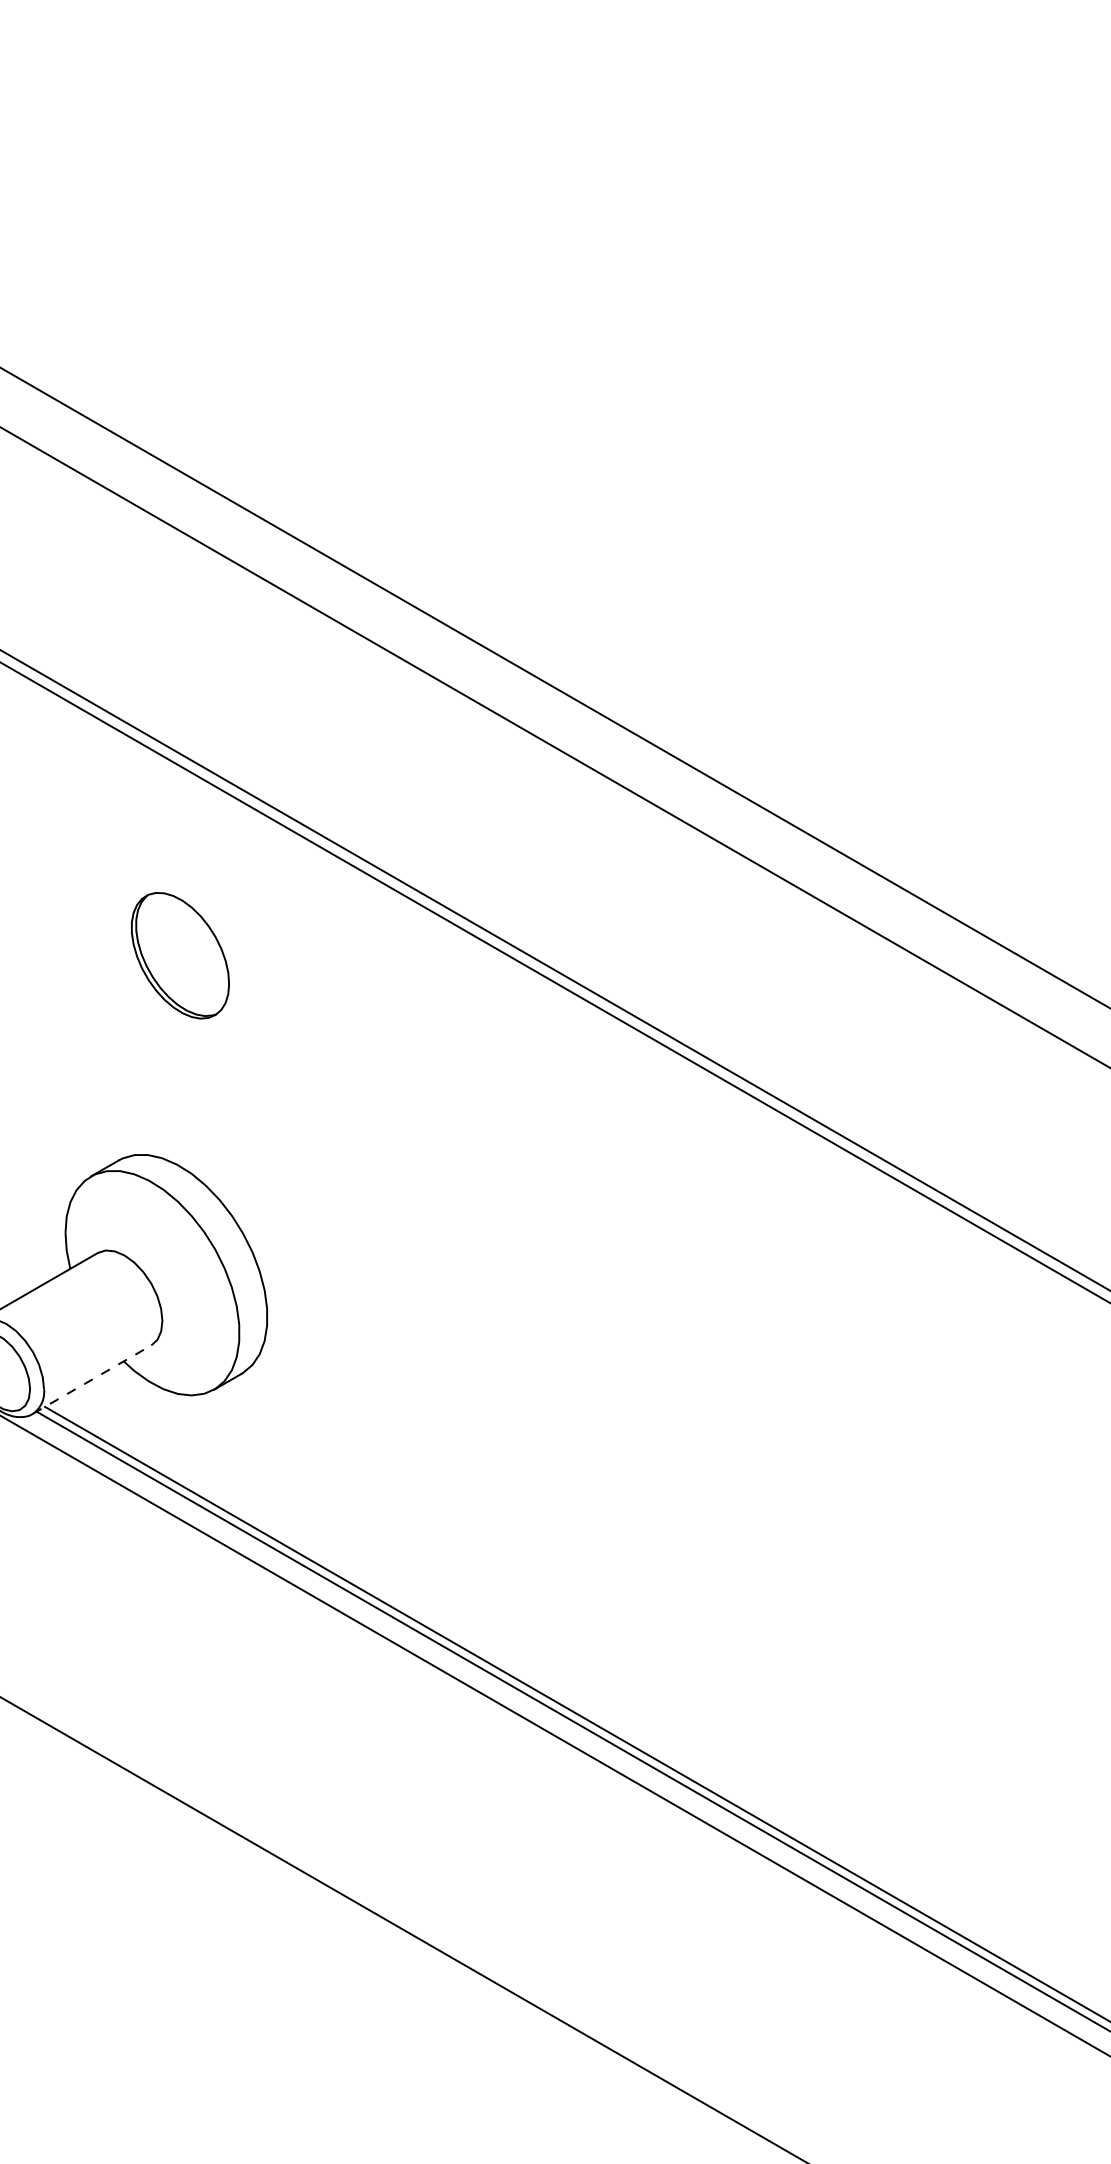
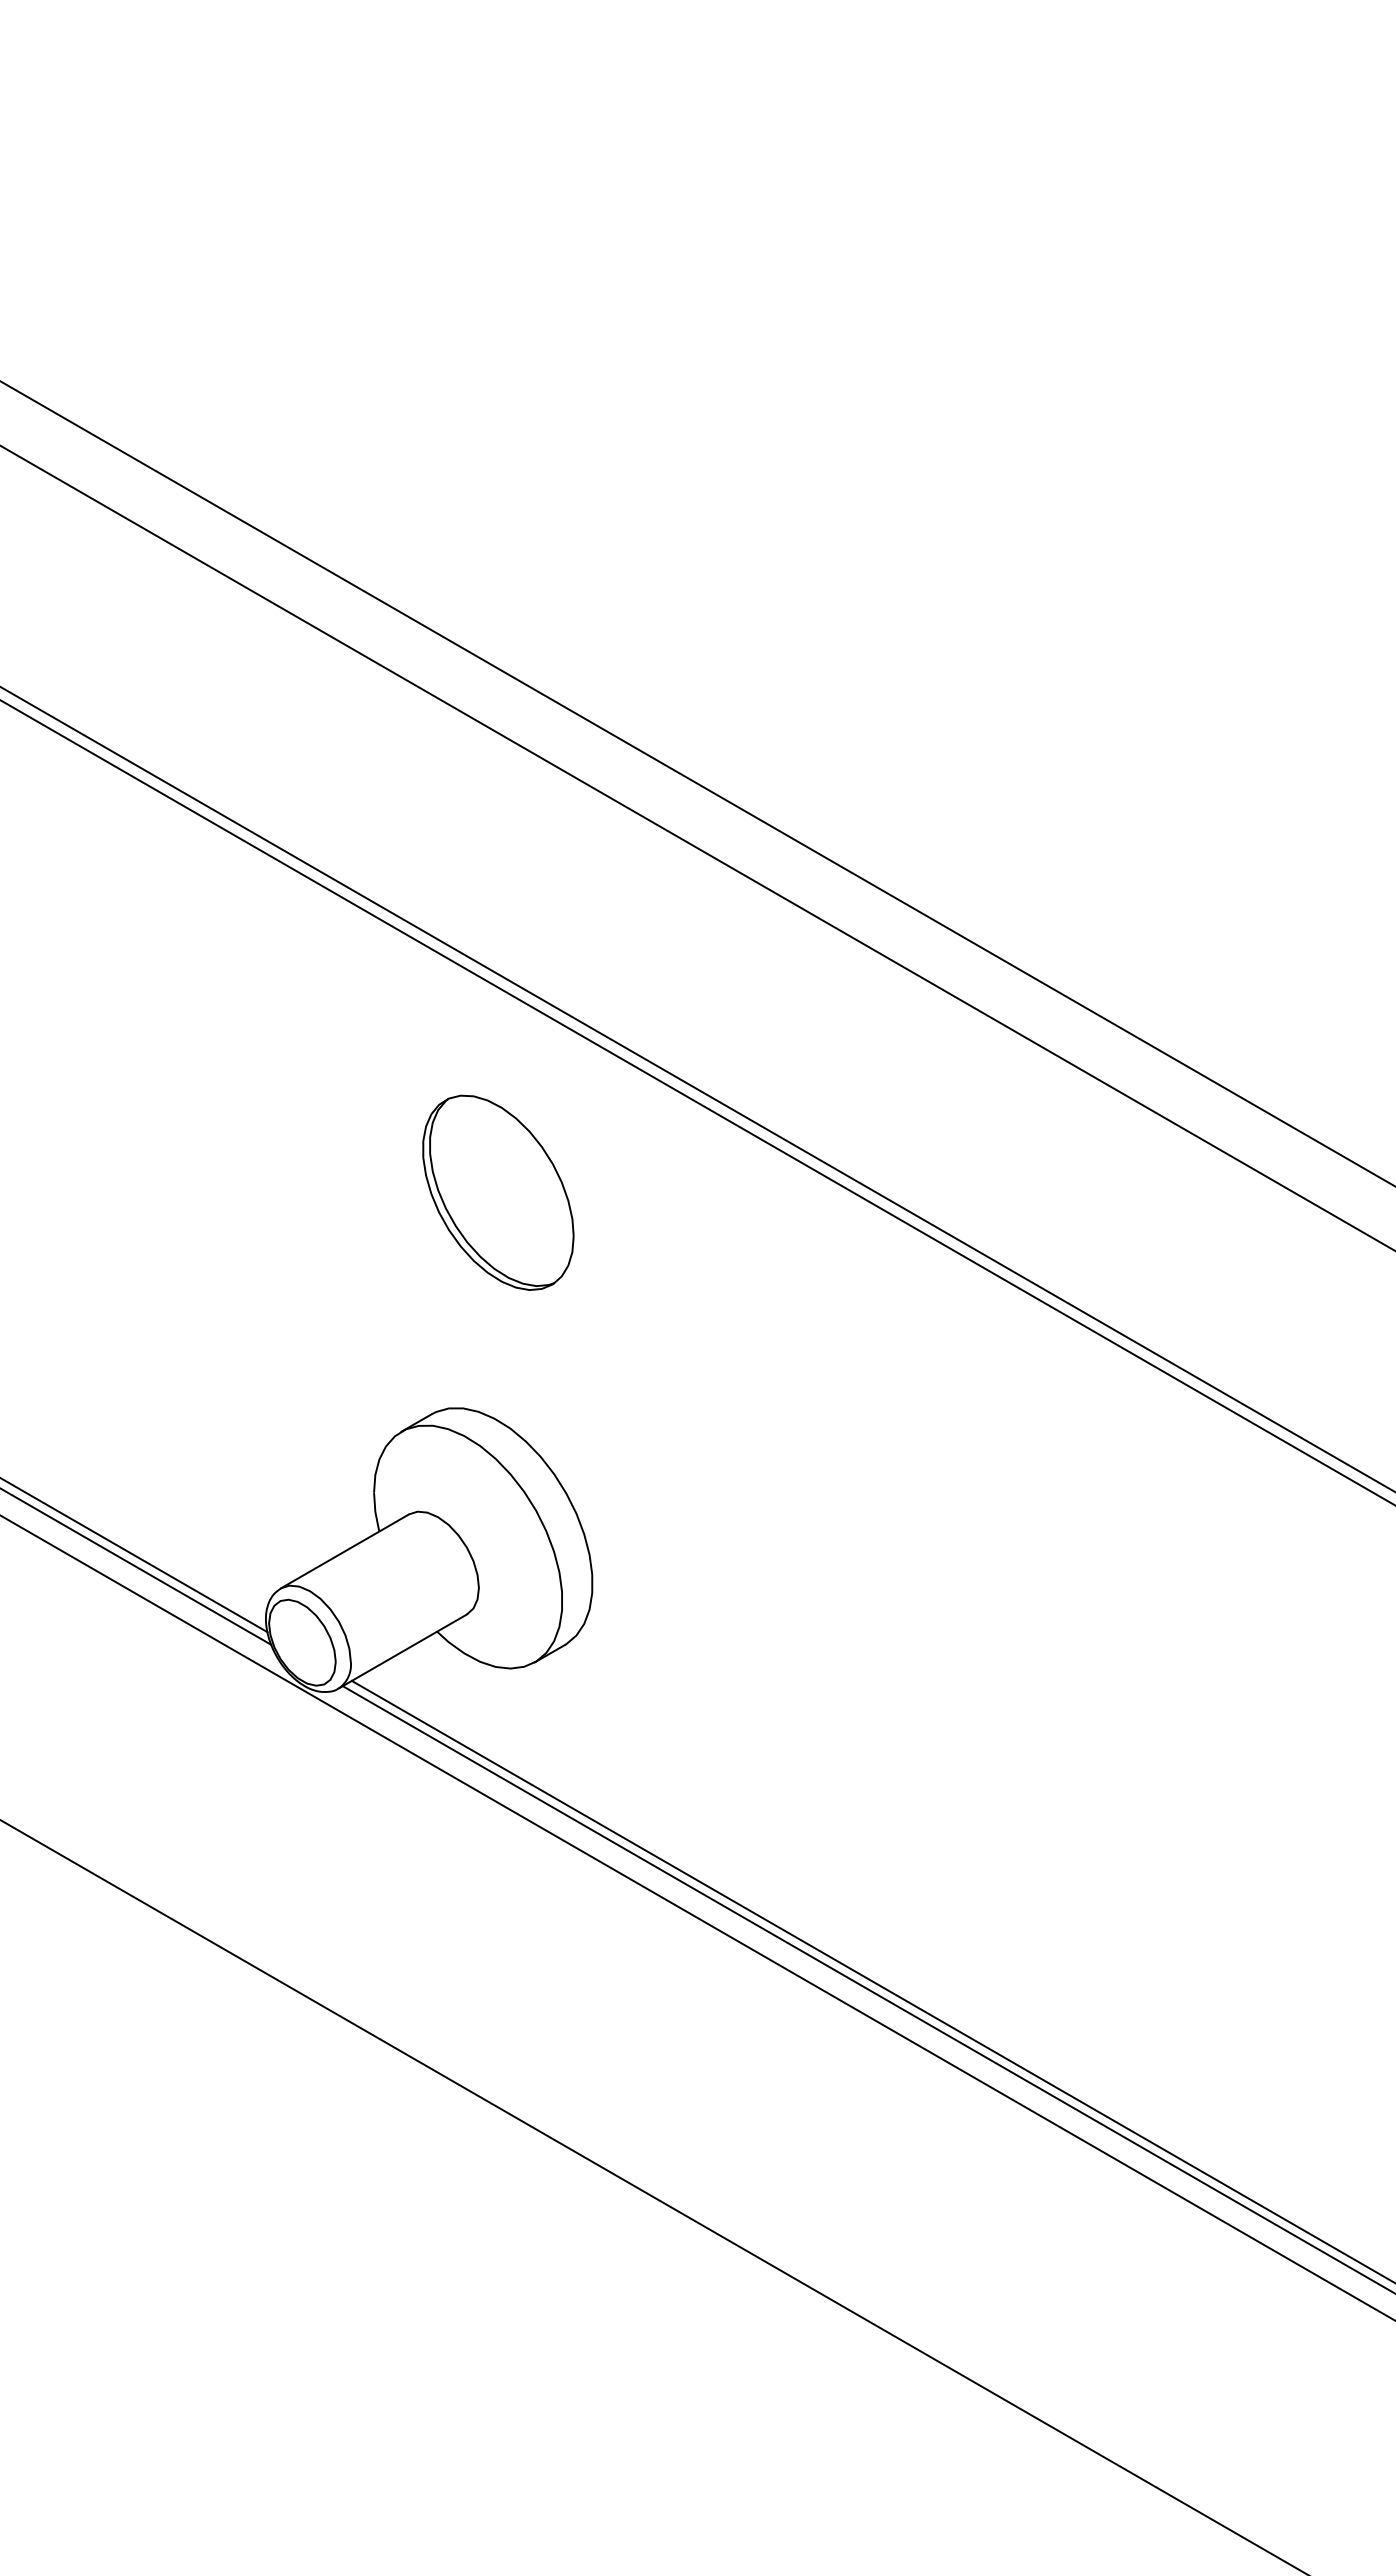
part: (180, 955) -> (498, 1192), size x1.43
line: (91, 1379) -> (402, 1651), dashed -> solid

